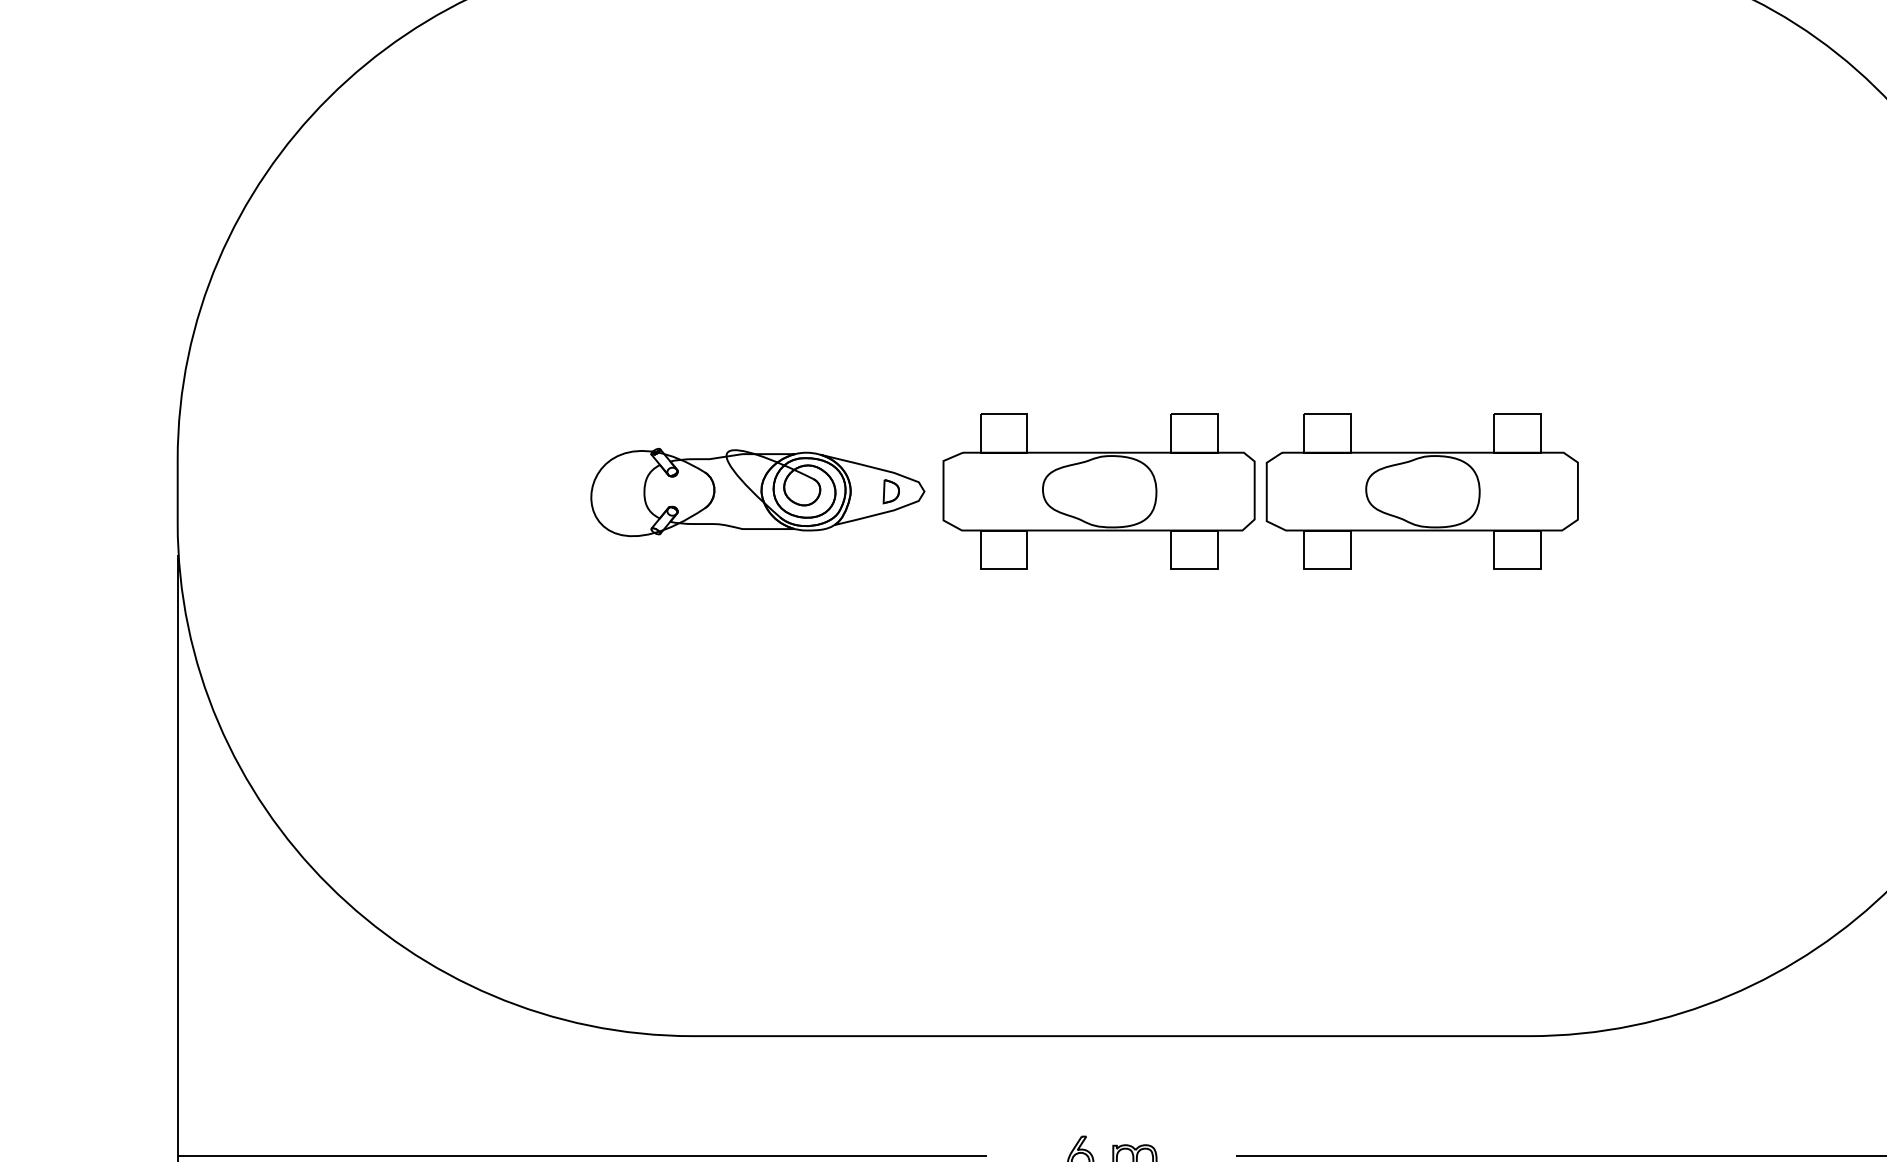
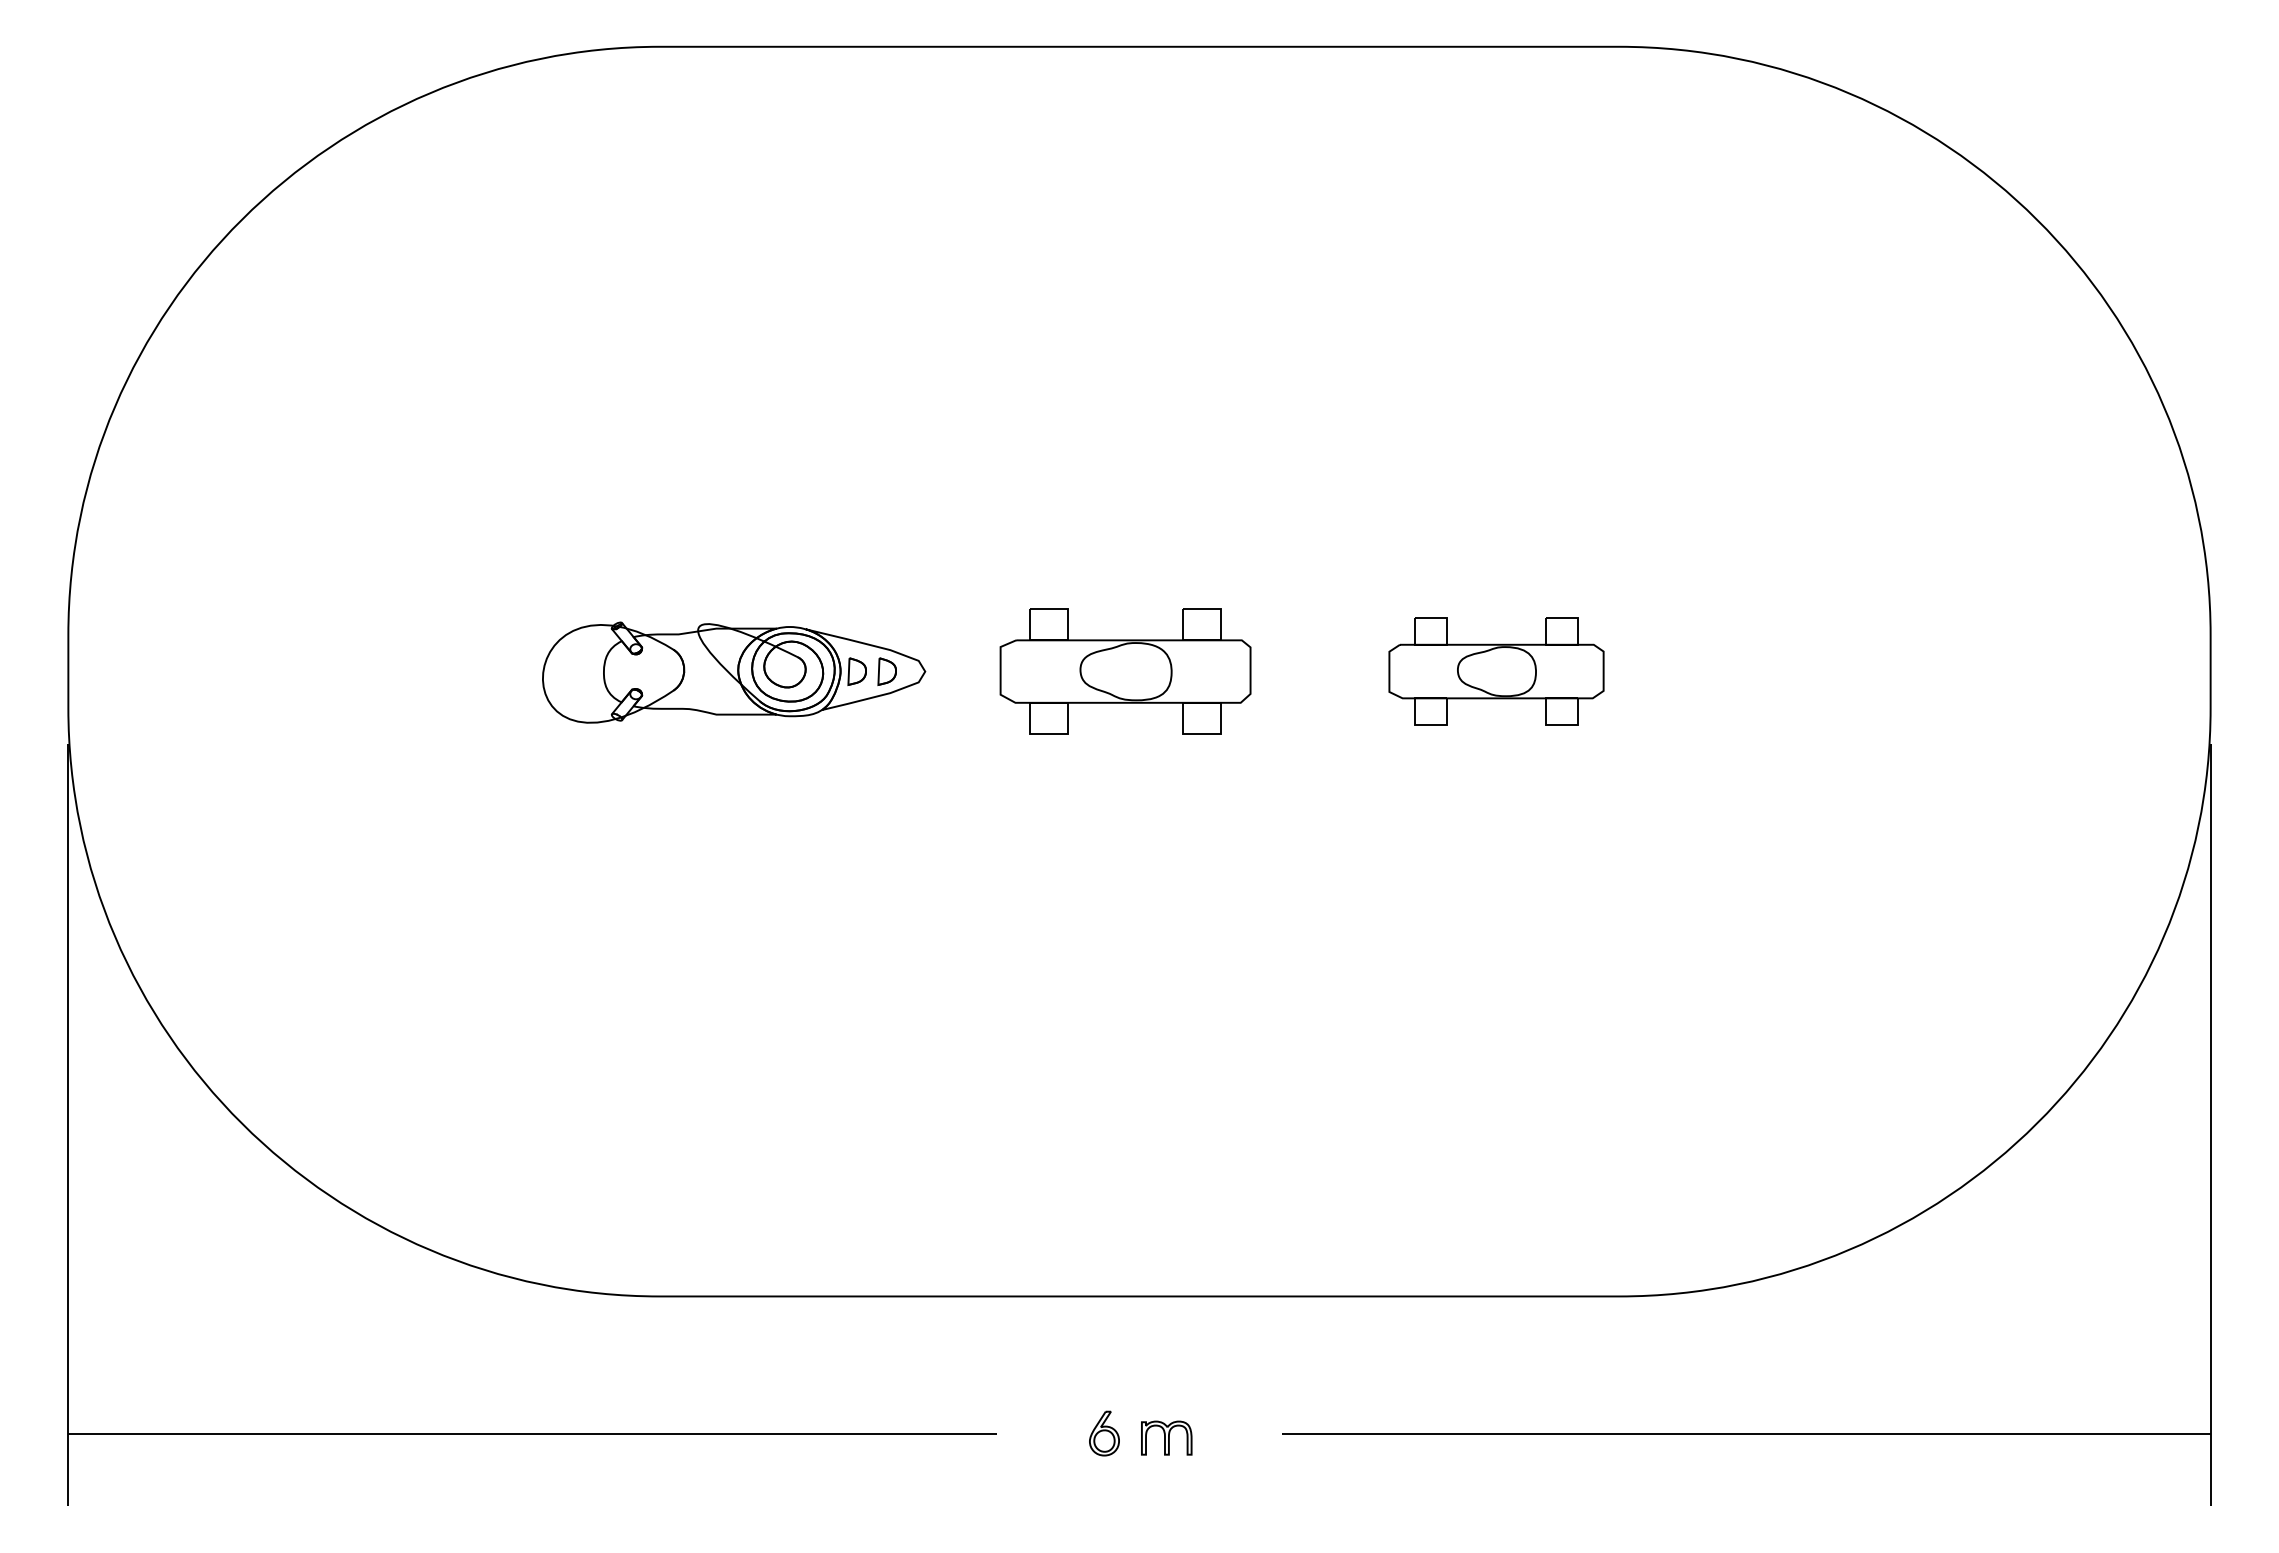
part: (864, 491) -> (856, 671), added
part: (1098, 491) -> (1125, 671), size x0.7
part: (1422, 491) -> (1496, 671), size x0.6

